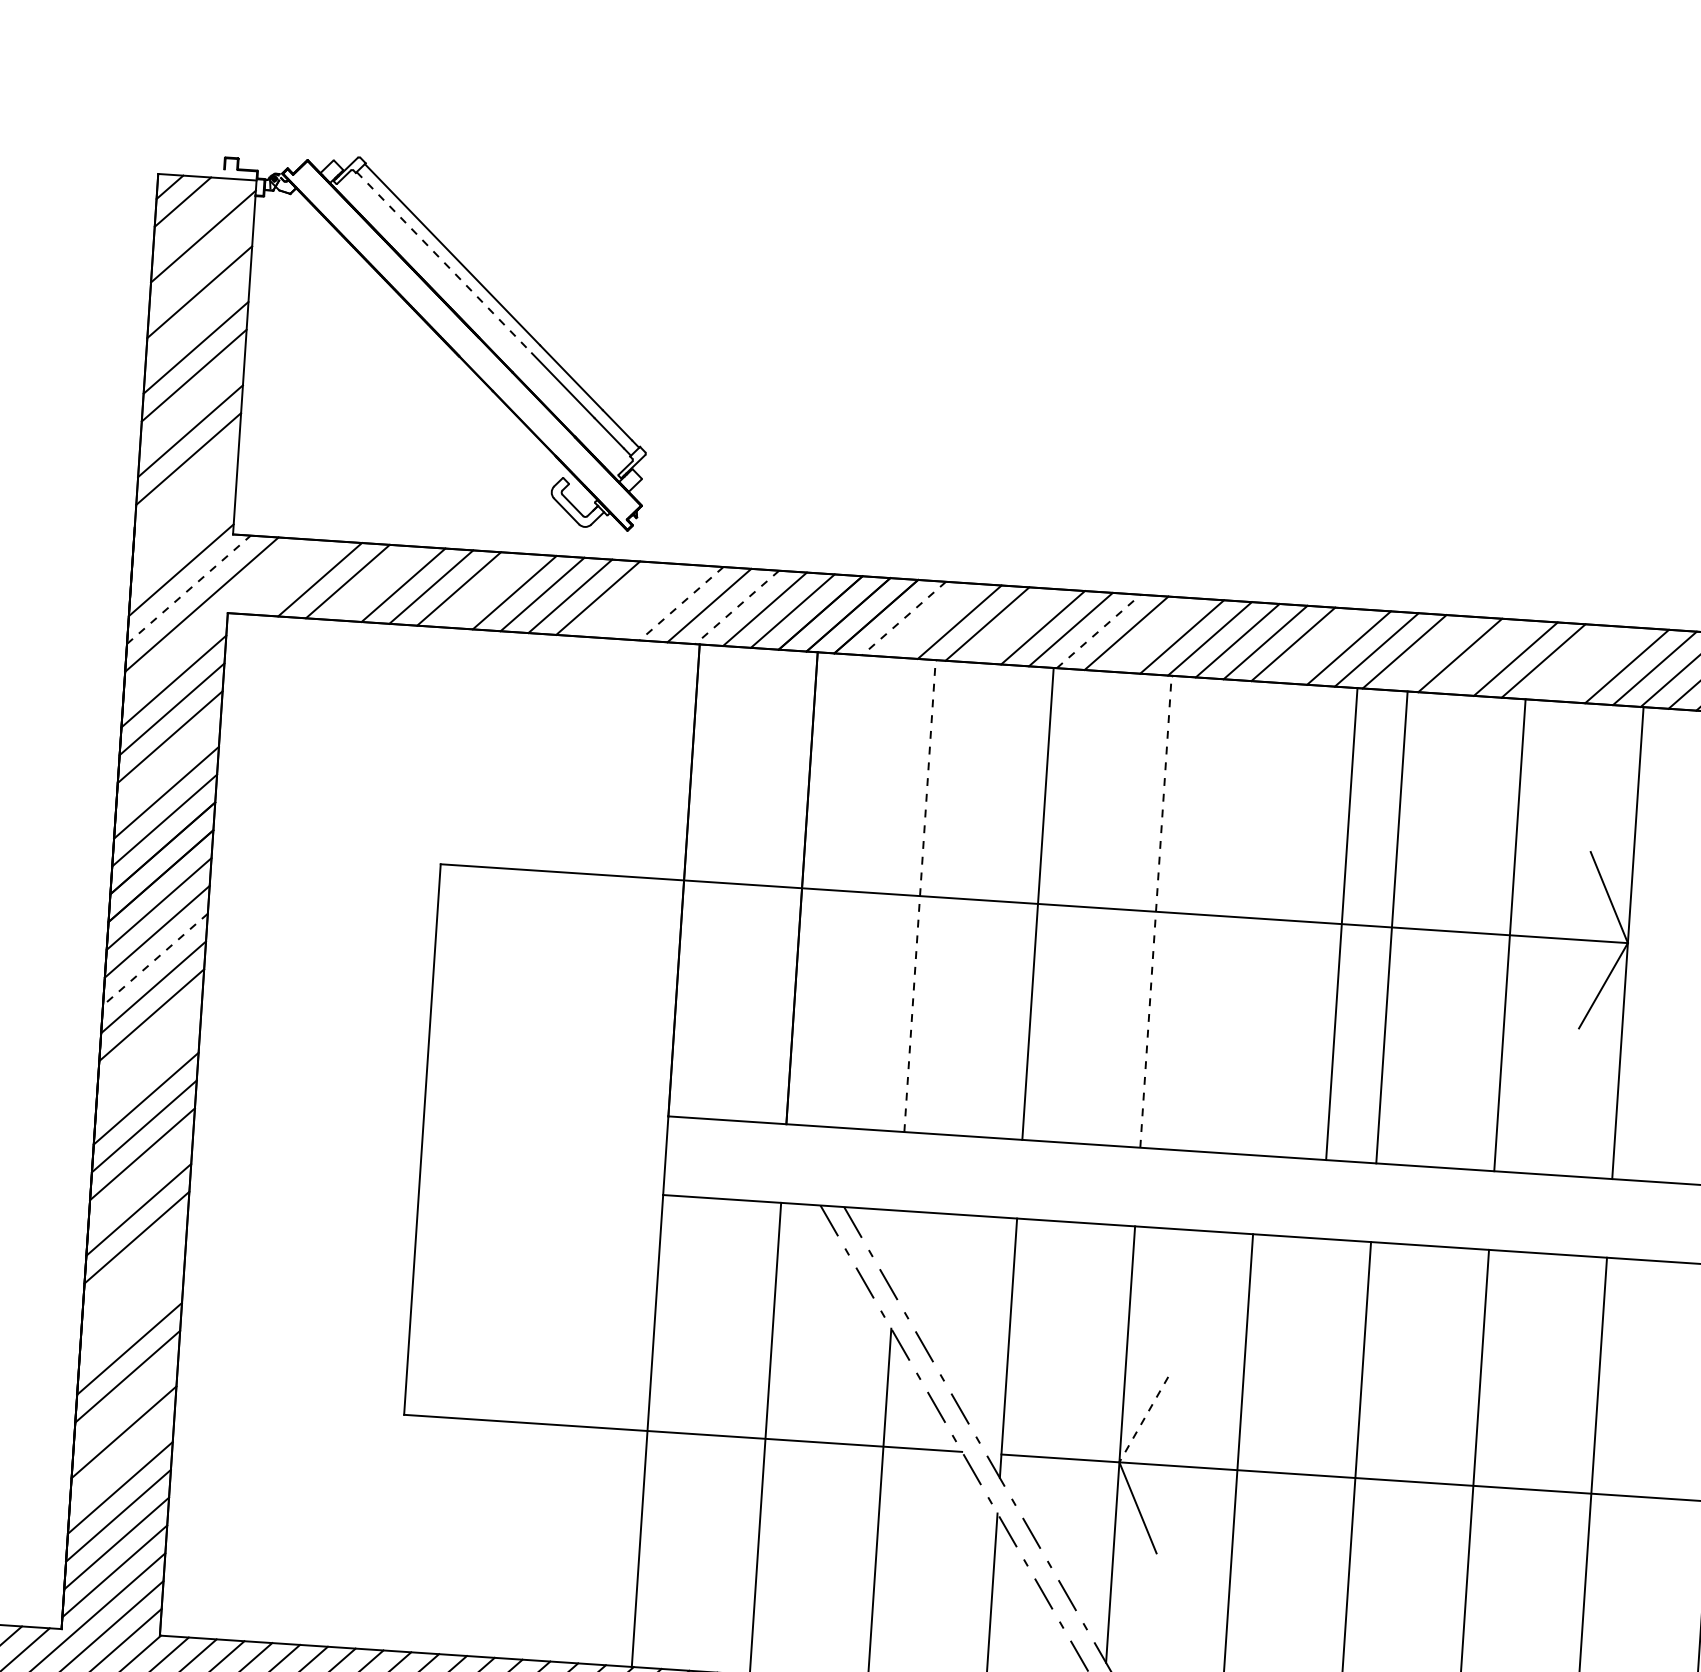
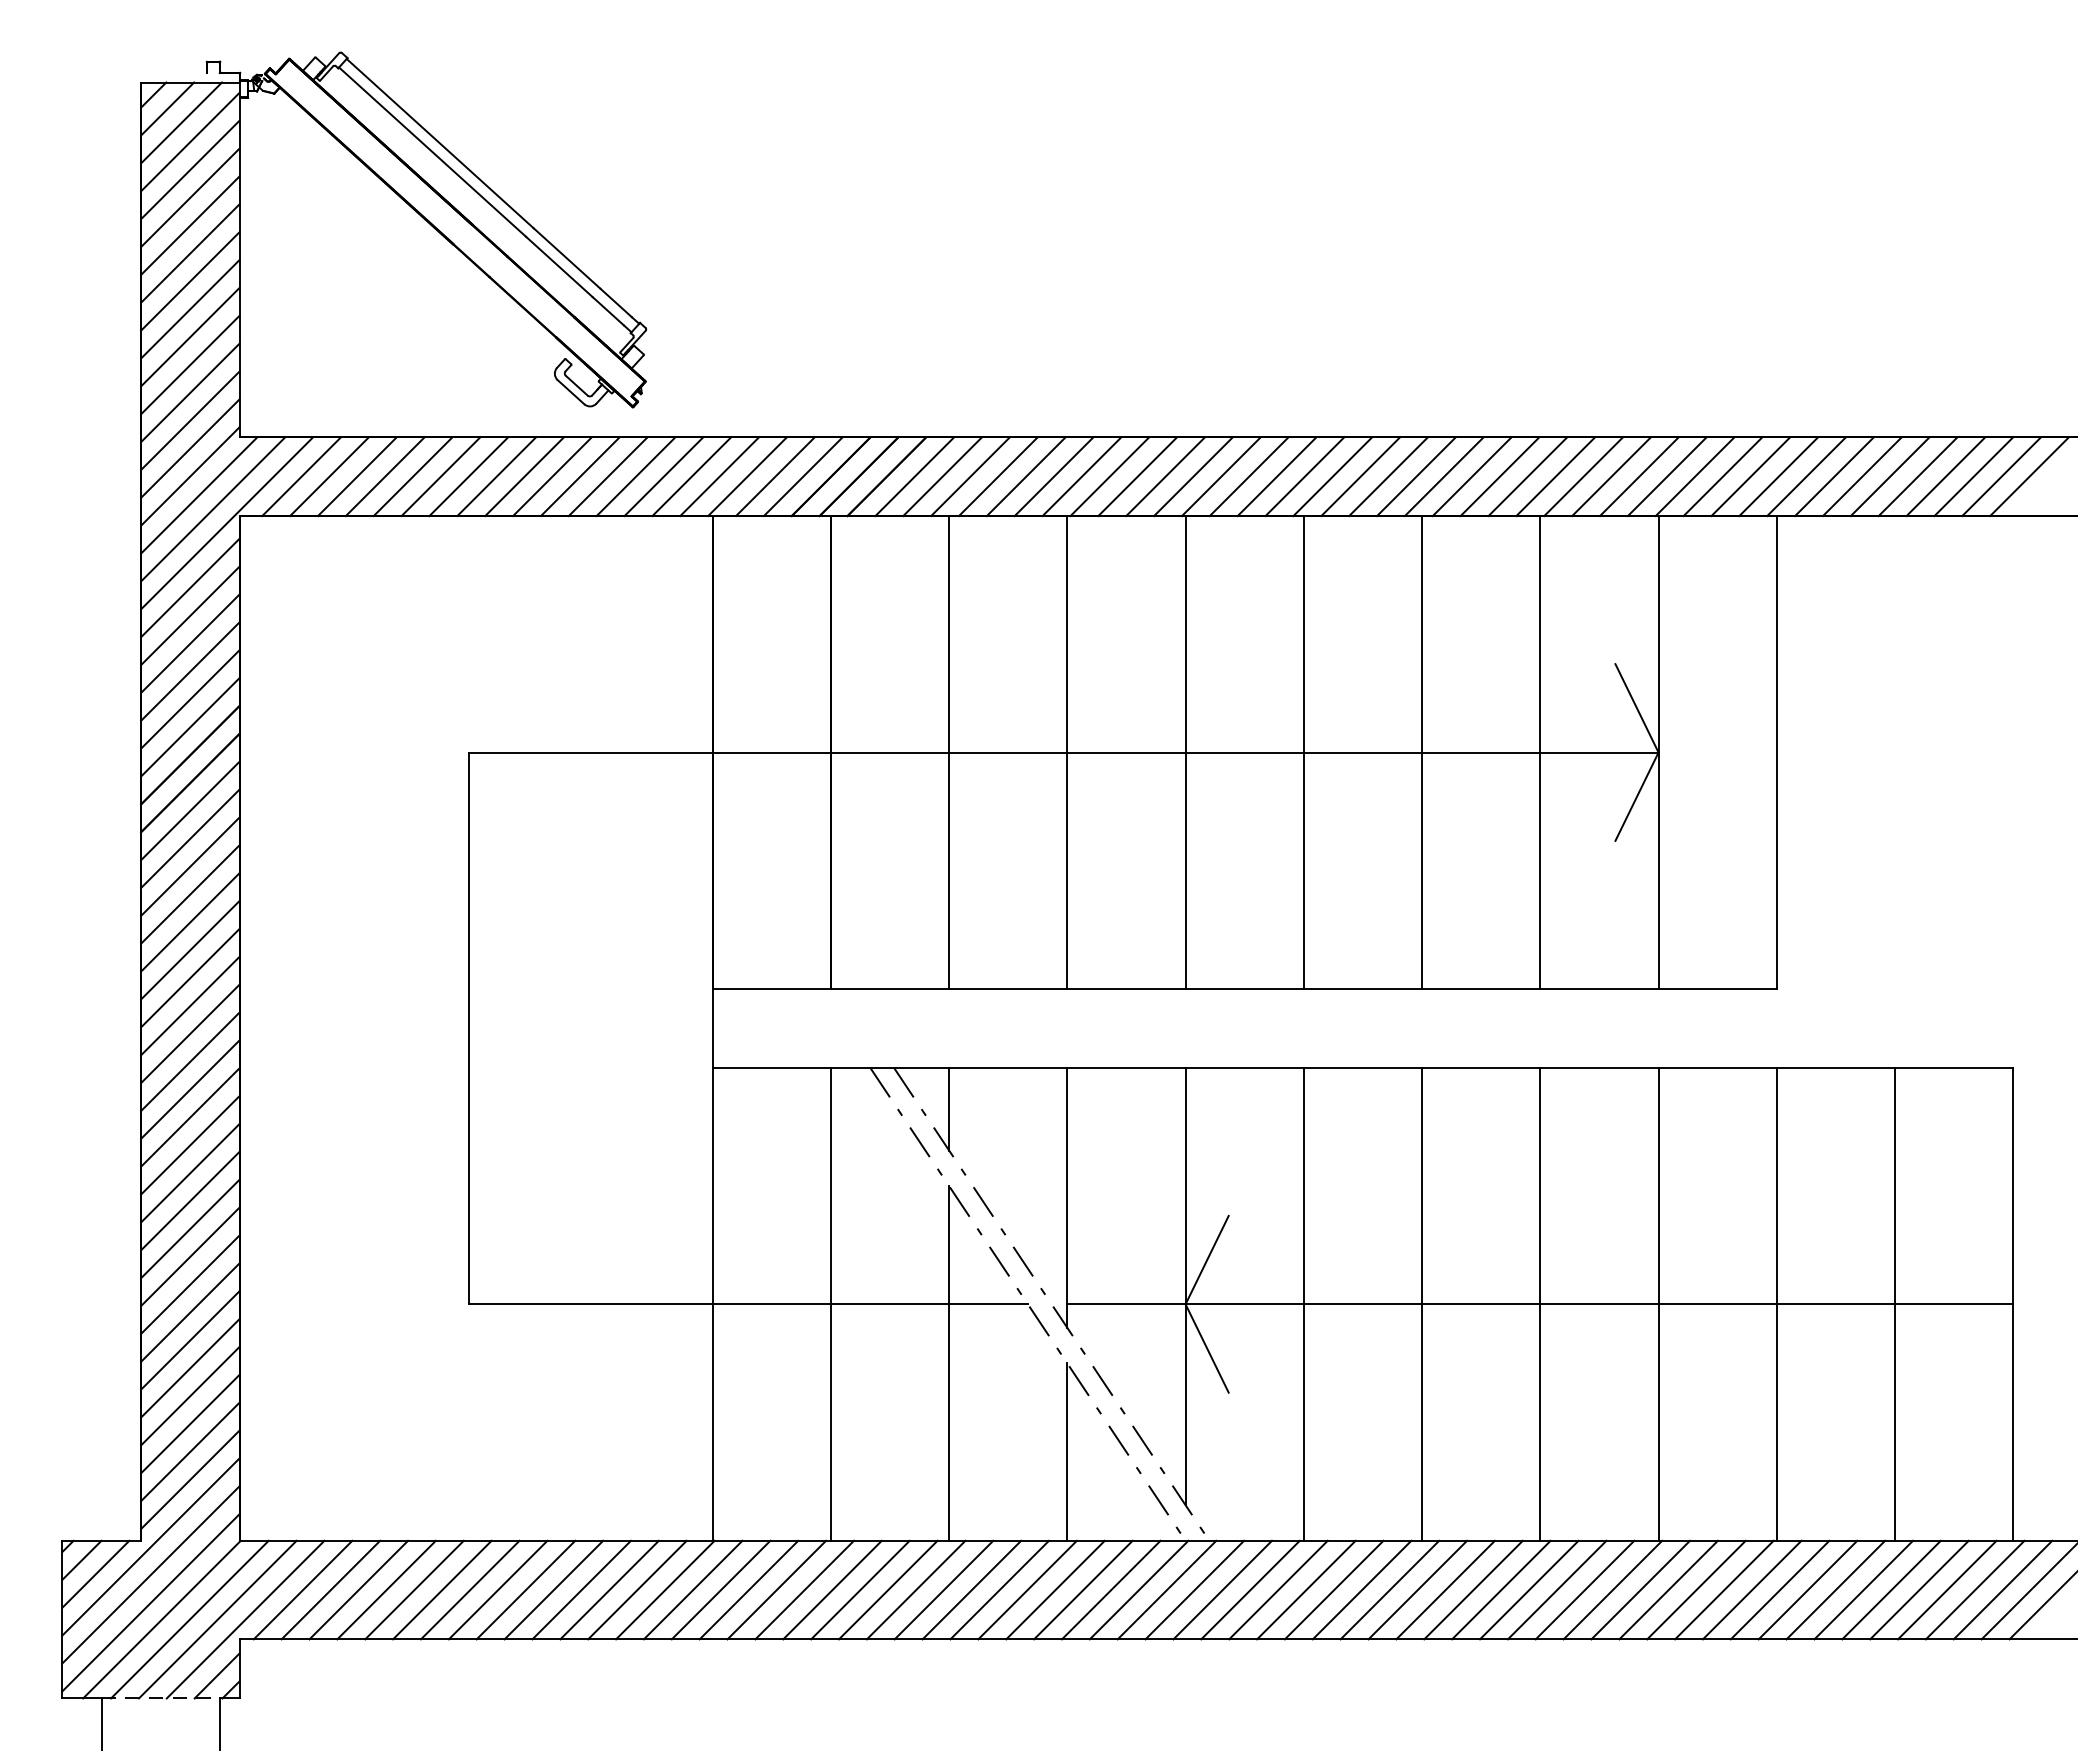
line: (195, 216) -> (181, 122), added
line: (444, 263) -> (432, 152), dashed -> solid
line: (201, 264) -> (190, 169), added
line: (198, 319) -> (190, 225), added
line: (192, 402) -> (190, 308), added
line: (186, 486) -> (190, 392), added
line: (185, 514) -> (190, 420), added
line: (183, 542) -> (190, 448), added
line: (292, 577) -> (301, 476), added
line: (374, 583) -> (384, 476), added
line: (189, 589) -> (199, 495), dashed -> solid
line: (486, 590) -> (496, 476), added
line: (625, 599) -> (635, 476), added
line: (653, 601) -> (663, 476), added
line: (681, 603) -> (691, 476), dashed -> solid
line: (737, 607) -> (747, 476), dashed -> solid
line: (903, 618) -> (914, 476), dashed -> solid
line: (215, 619) -> (227, 523), added
line: (931, 620) -> (942, 476), added
line: (1014, 625) -> (1025, 476), added
line: (1098, 631) -> (1109, 476), dashed -> solid
line: (1154, 634) -> (1165, 476), added
line: (1320, 646) -> (1332, 476), added
line: (1431, 653) -> (1443, 476), added
line: (1487, 657) -> (1499, 476), added
line: (1571, 662) -> (1583, 476), added
line: (1599, 664) -> (1611, 476), added
line: (168, 764) -> (190, 671), added
line: (920, 896) -> (949, 752), dashed -> solid
line: (1155, 911) -> (1185, 752), dashed -> solid
line: (1341, 924) -> (1303, 752), moved
line: (155, 959) -> (190, 866), dashed -> solid
line: (150, 1042) -> (190, 949), added
line: (148, 1070) -> (190, 977), added
line: (140, 1182) -> (190, 1089), added
line: (896, 1251) -> (949, 1108), added
line: (135, 1264) -> (190, 1172), added
line: (133, 1292) -> (190, 1200), added
line: (131, 1320) -> (190, 1228), added
line: (125, 1404) -> (190, 1312), added
line: (1143, 1419) -> (1206, 1260), dashed -> solid
line: (122, 1460) -> (190, 1368), added

